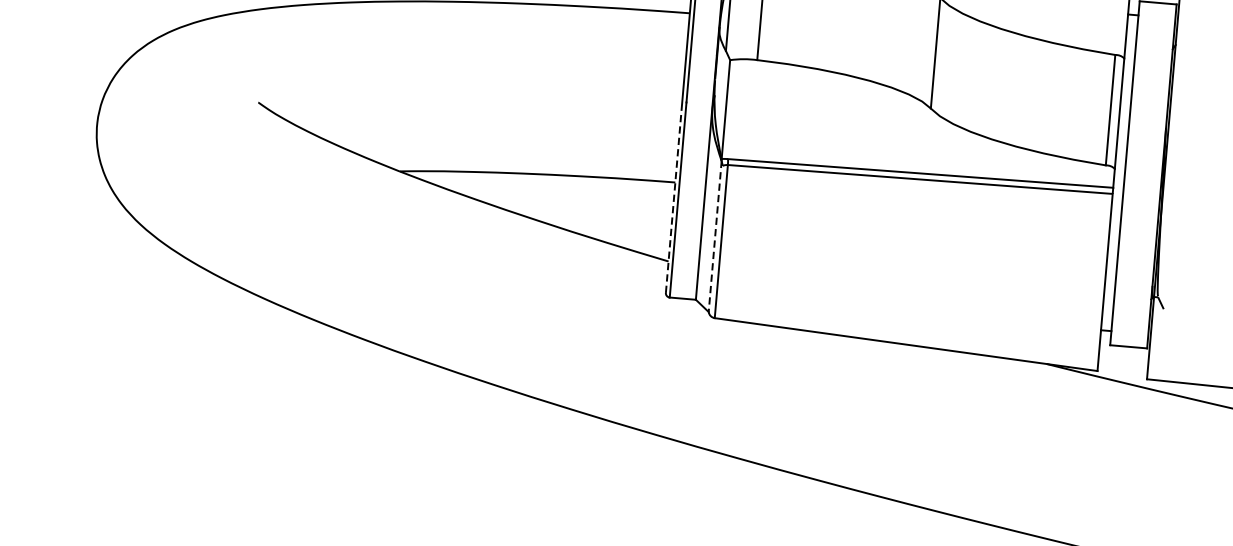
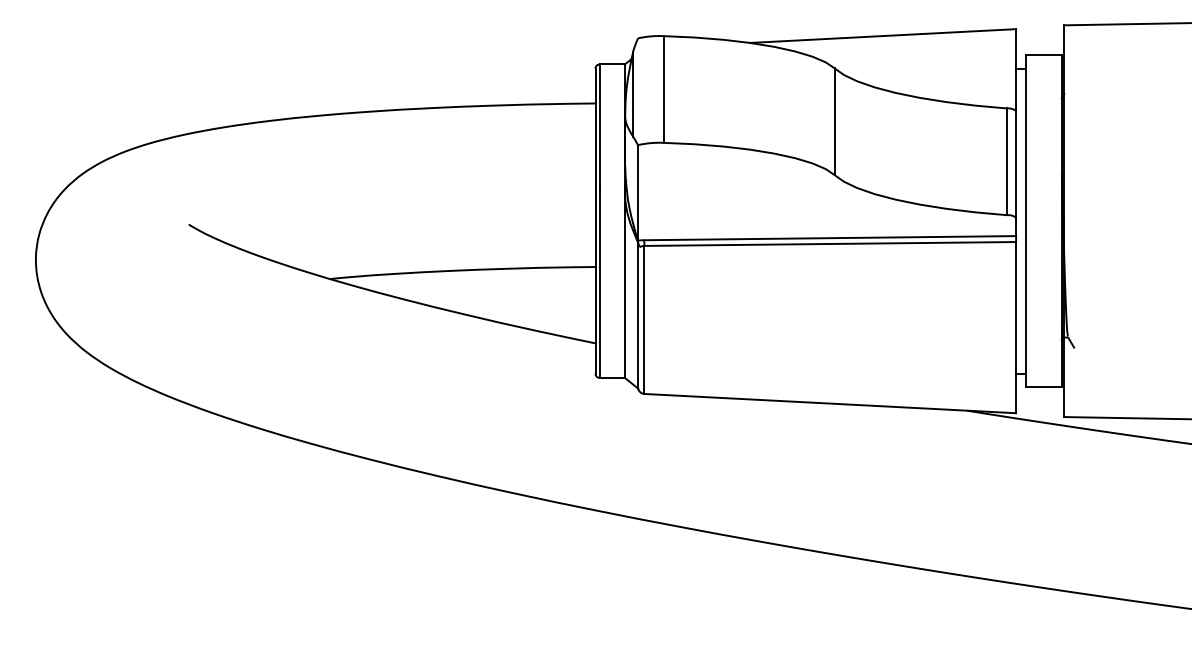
line: (674, 197) -> (595, 281), dashed -> solid
line: (715, 236) -> (638, 315), dashed -> solid

